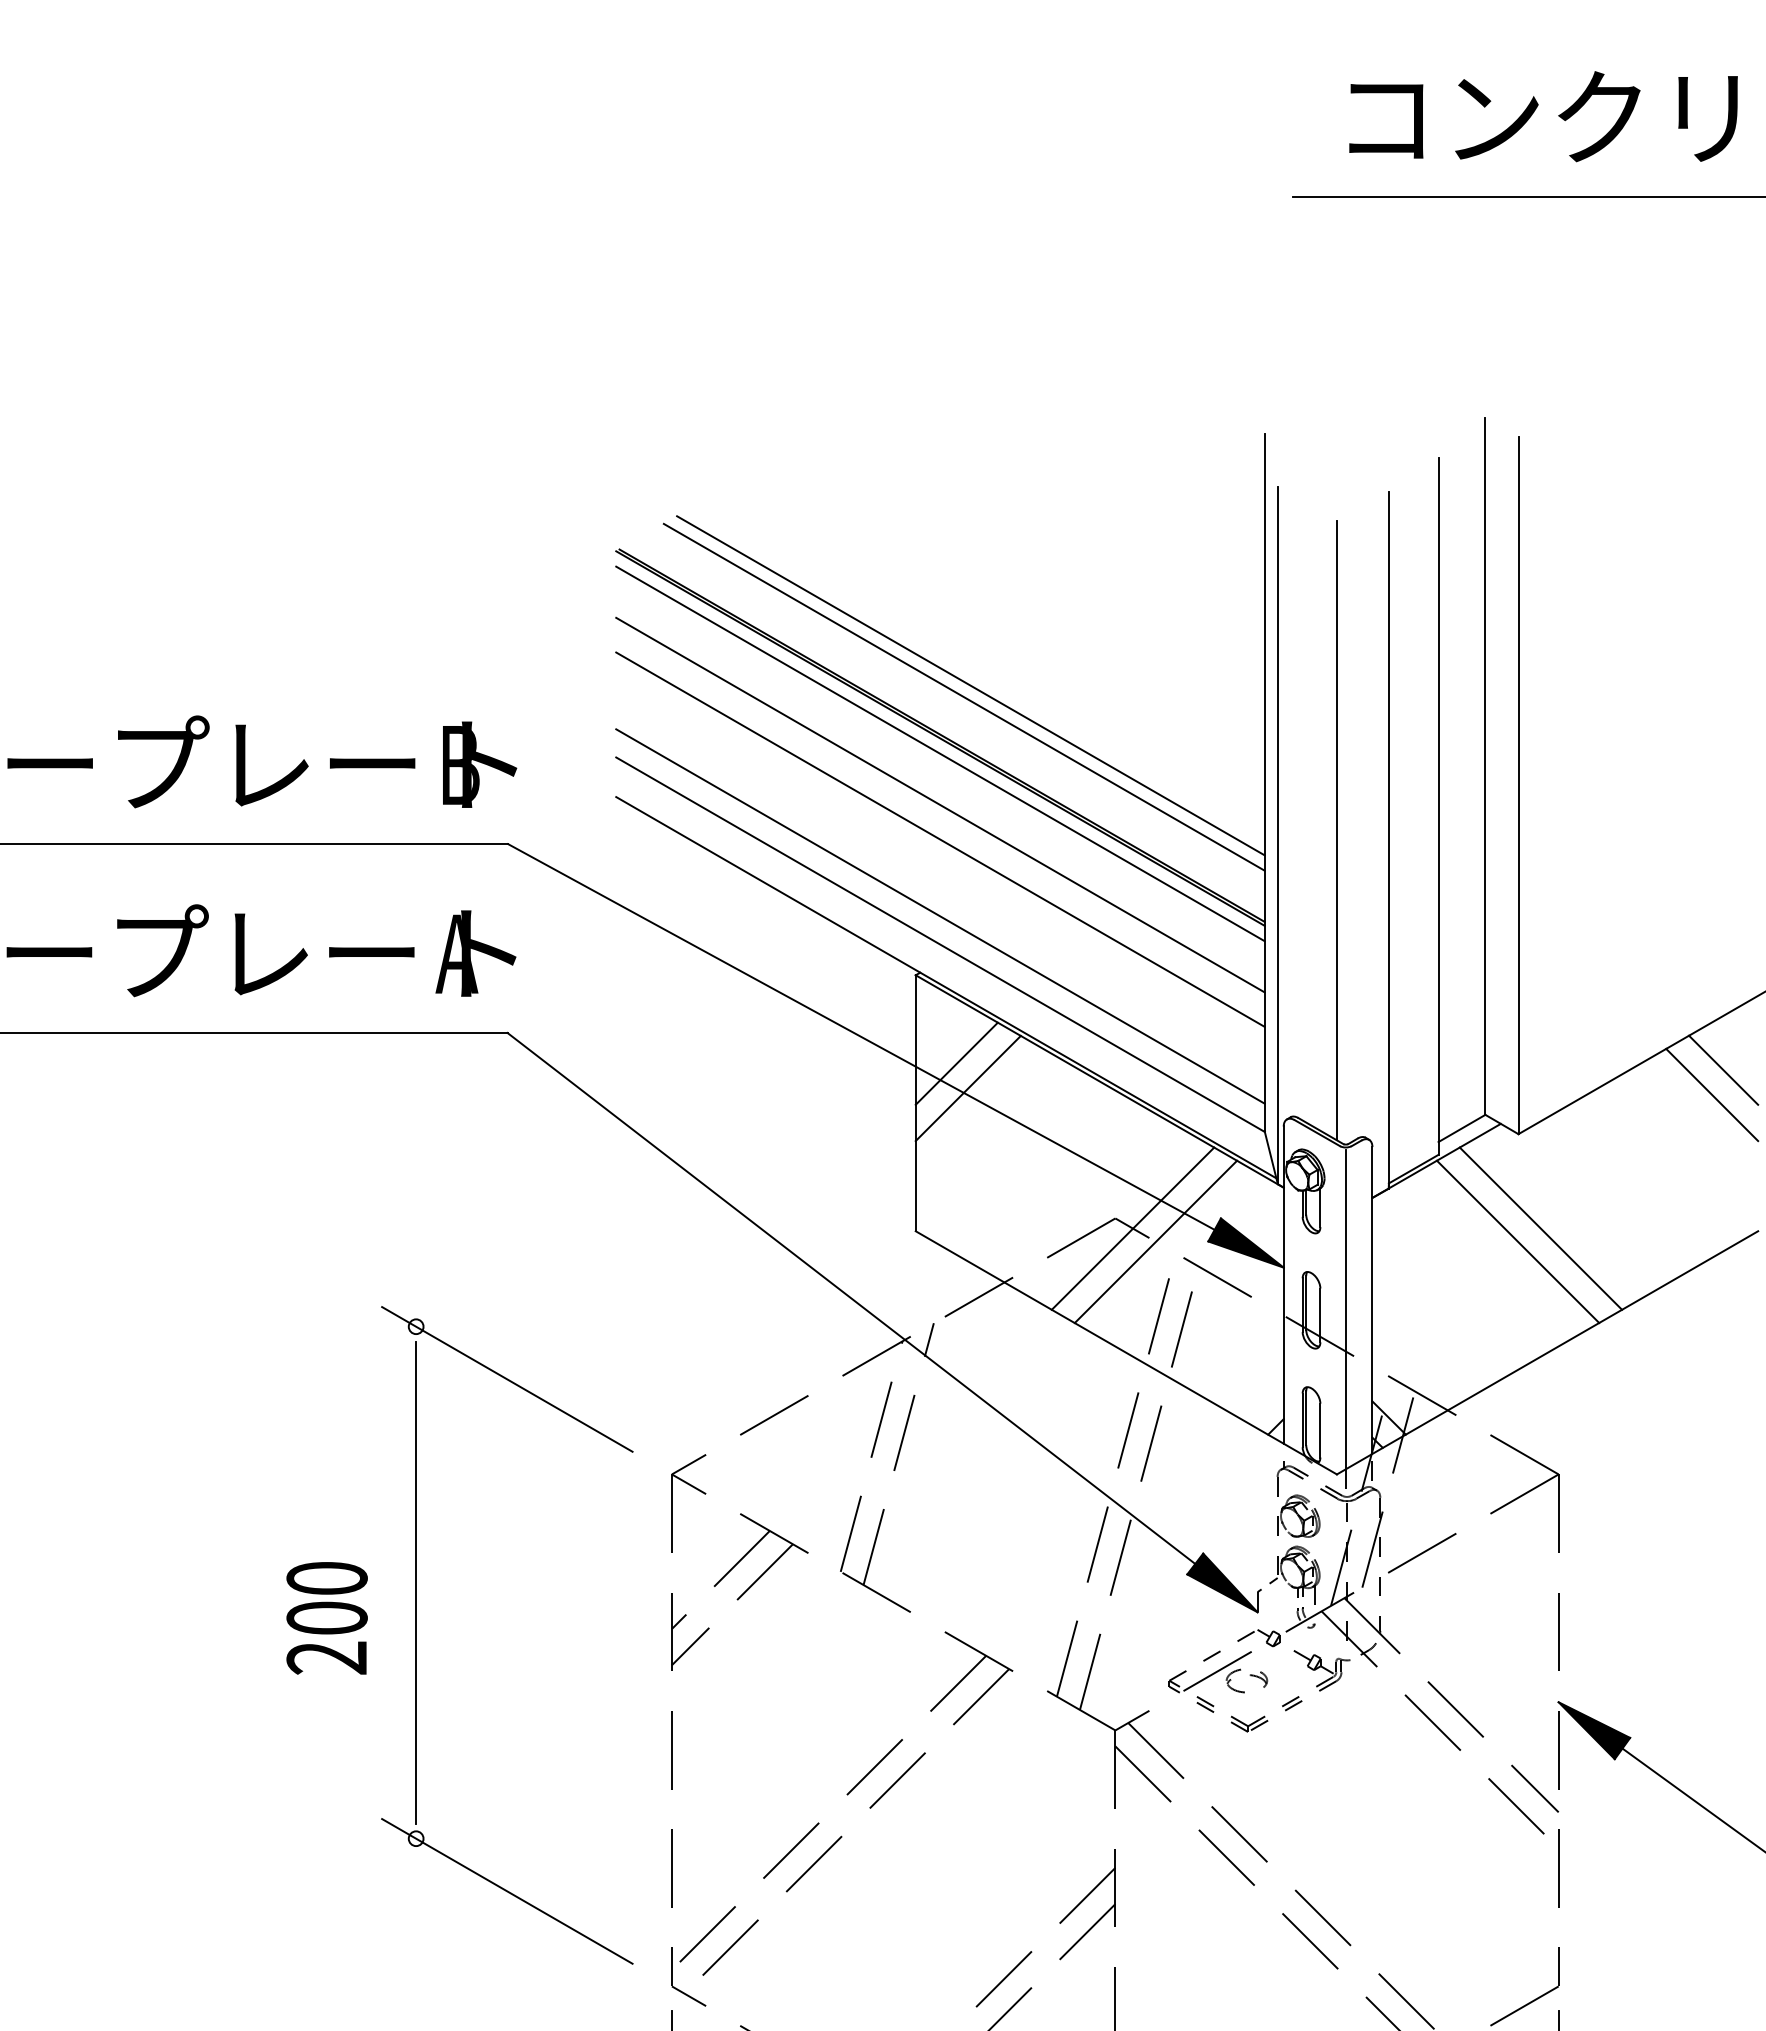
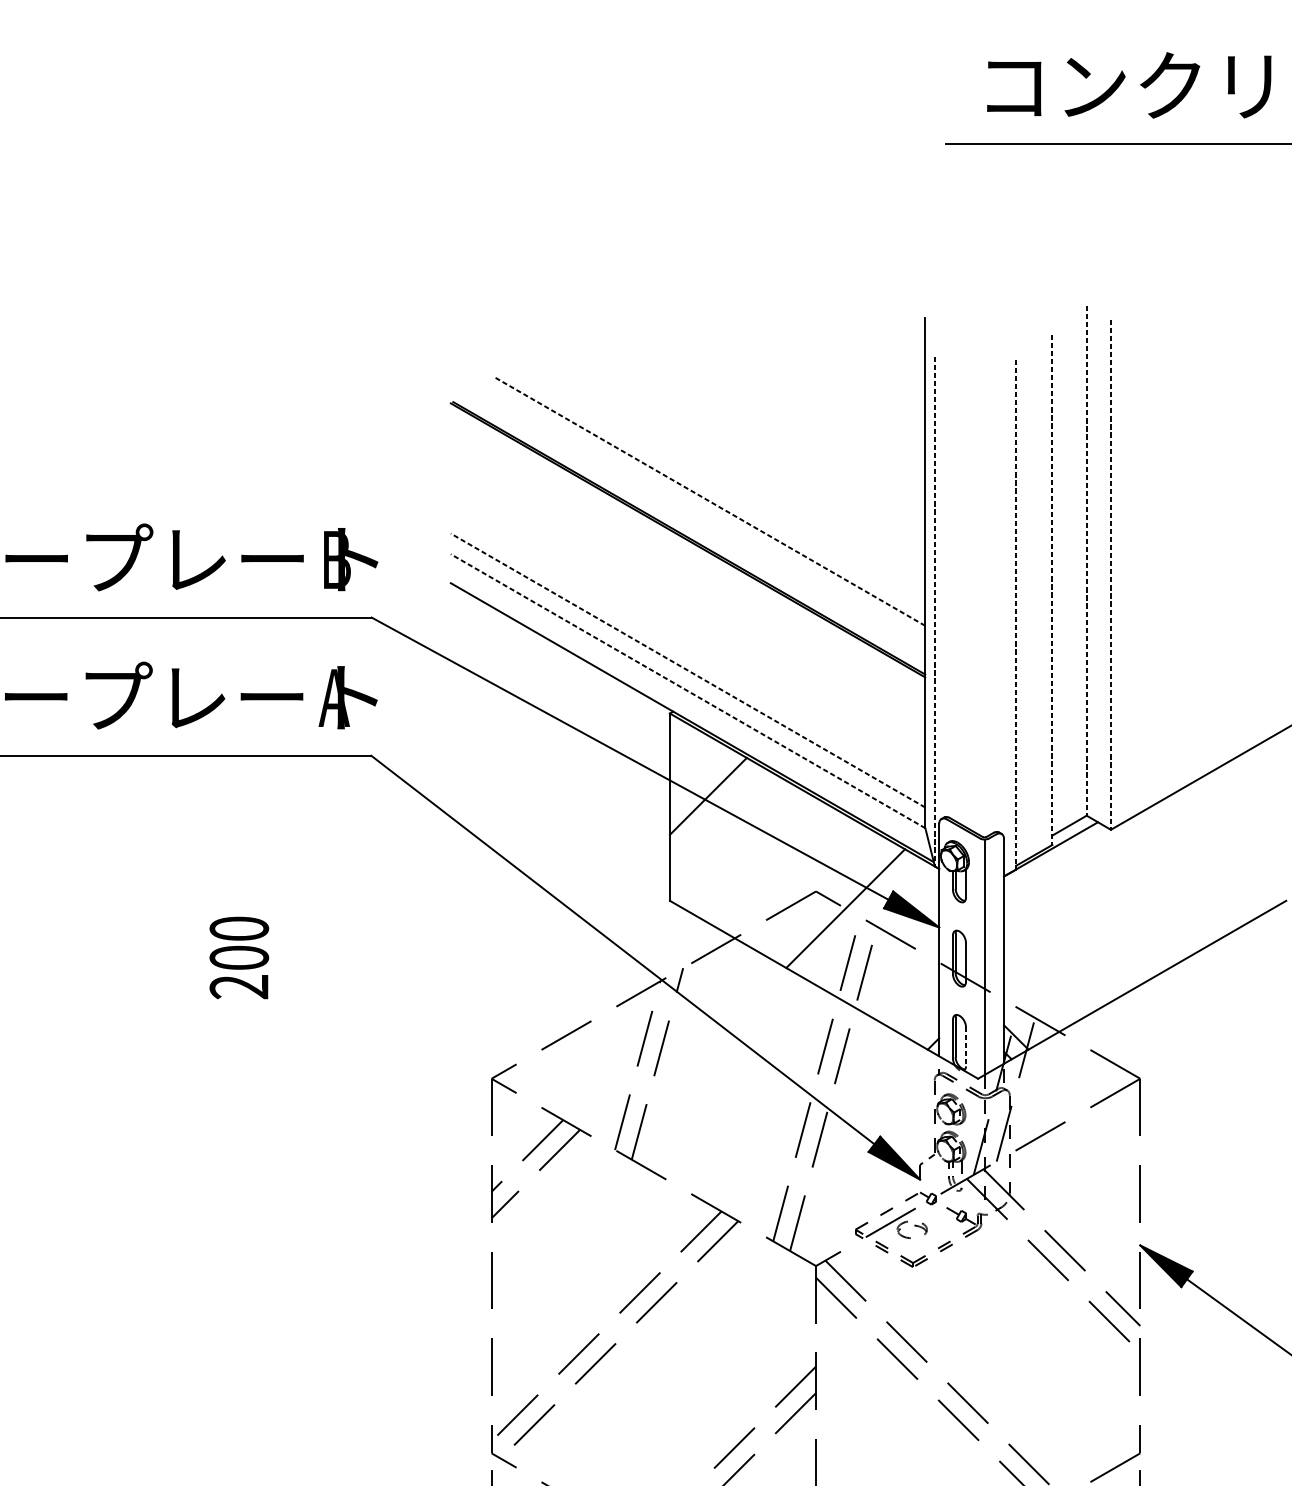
line: (970, 685) -> (710, 501), solid -> dashed
line: (963, 696) -> (704, 509), removed
line: (940, 753) -> (688, 551), removed
line: (1485, 766) -> (1086, 560), solid -> dashed
line: (1518, 785) -> (1110, 574), solid -> dashed
line: (940, 804) -> (688, 588), removed
line: (1438, 806) -> (1052, 590), solid -> dashed
line: (1336, 830) -> (977, 607), removed
line: (1277, 836) -> (934, 612), solid -> dashed
line: (940, 839) -> (688, 614), removed
line: (1388, 840) -> (1015, 614), solid -> dashed
line: (940, 916) -> (688, 670), solid -> dashed
line: (940, 944) -> (688, 691), solid -> dashed
line: (956, 1063) -> (699, 778), removed
line: (1723, 1069) -> (1260, 782), removed
line: (1712, 1094) -> (1252, 800), removed
line: (1132, 1228) -> (828, 898), removed
line: (1540, 1228) -> (1127, 898), removed
line: (1517, 1241) -> (1110, 908), removed
line: (1320, 1430) -> (966, 1046), solid -> dashed
text: (326, 1618) -> (238, 958), moved
part: (416, 1635) -> (304, 1196), removed

